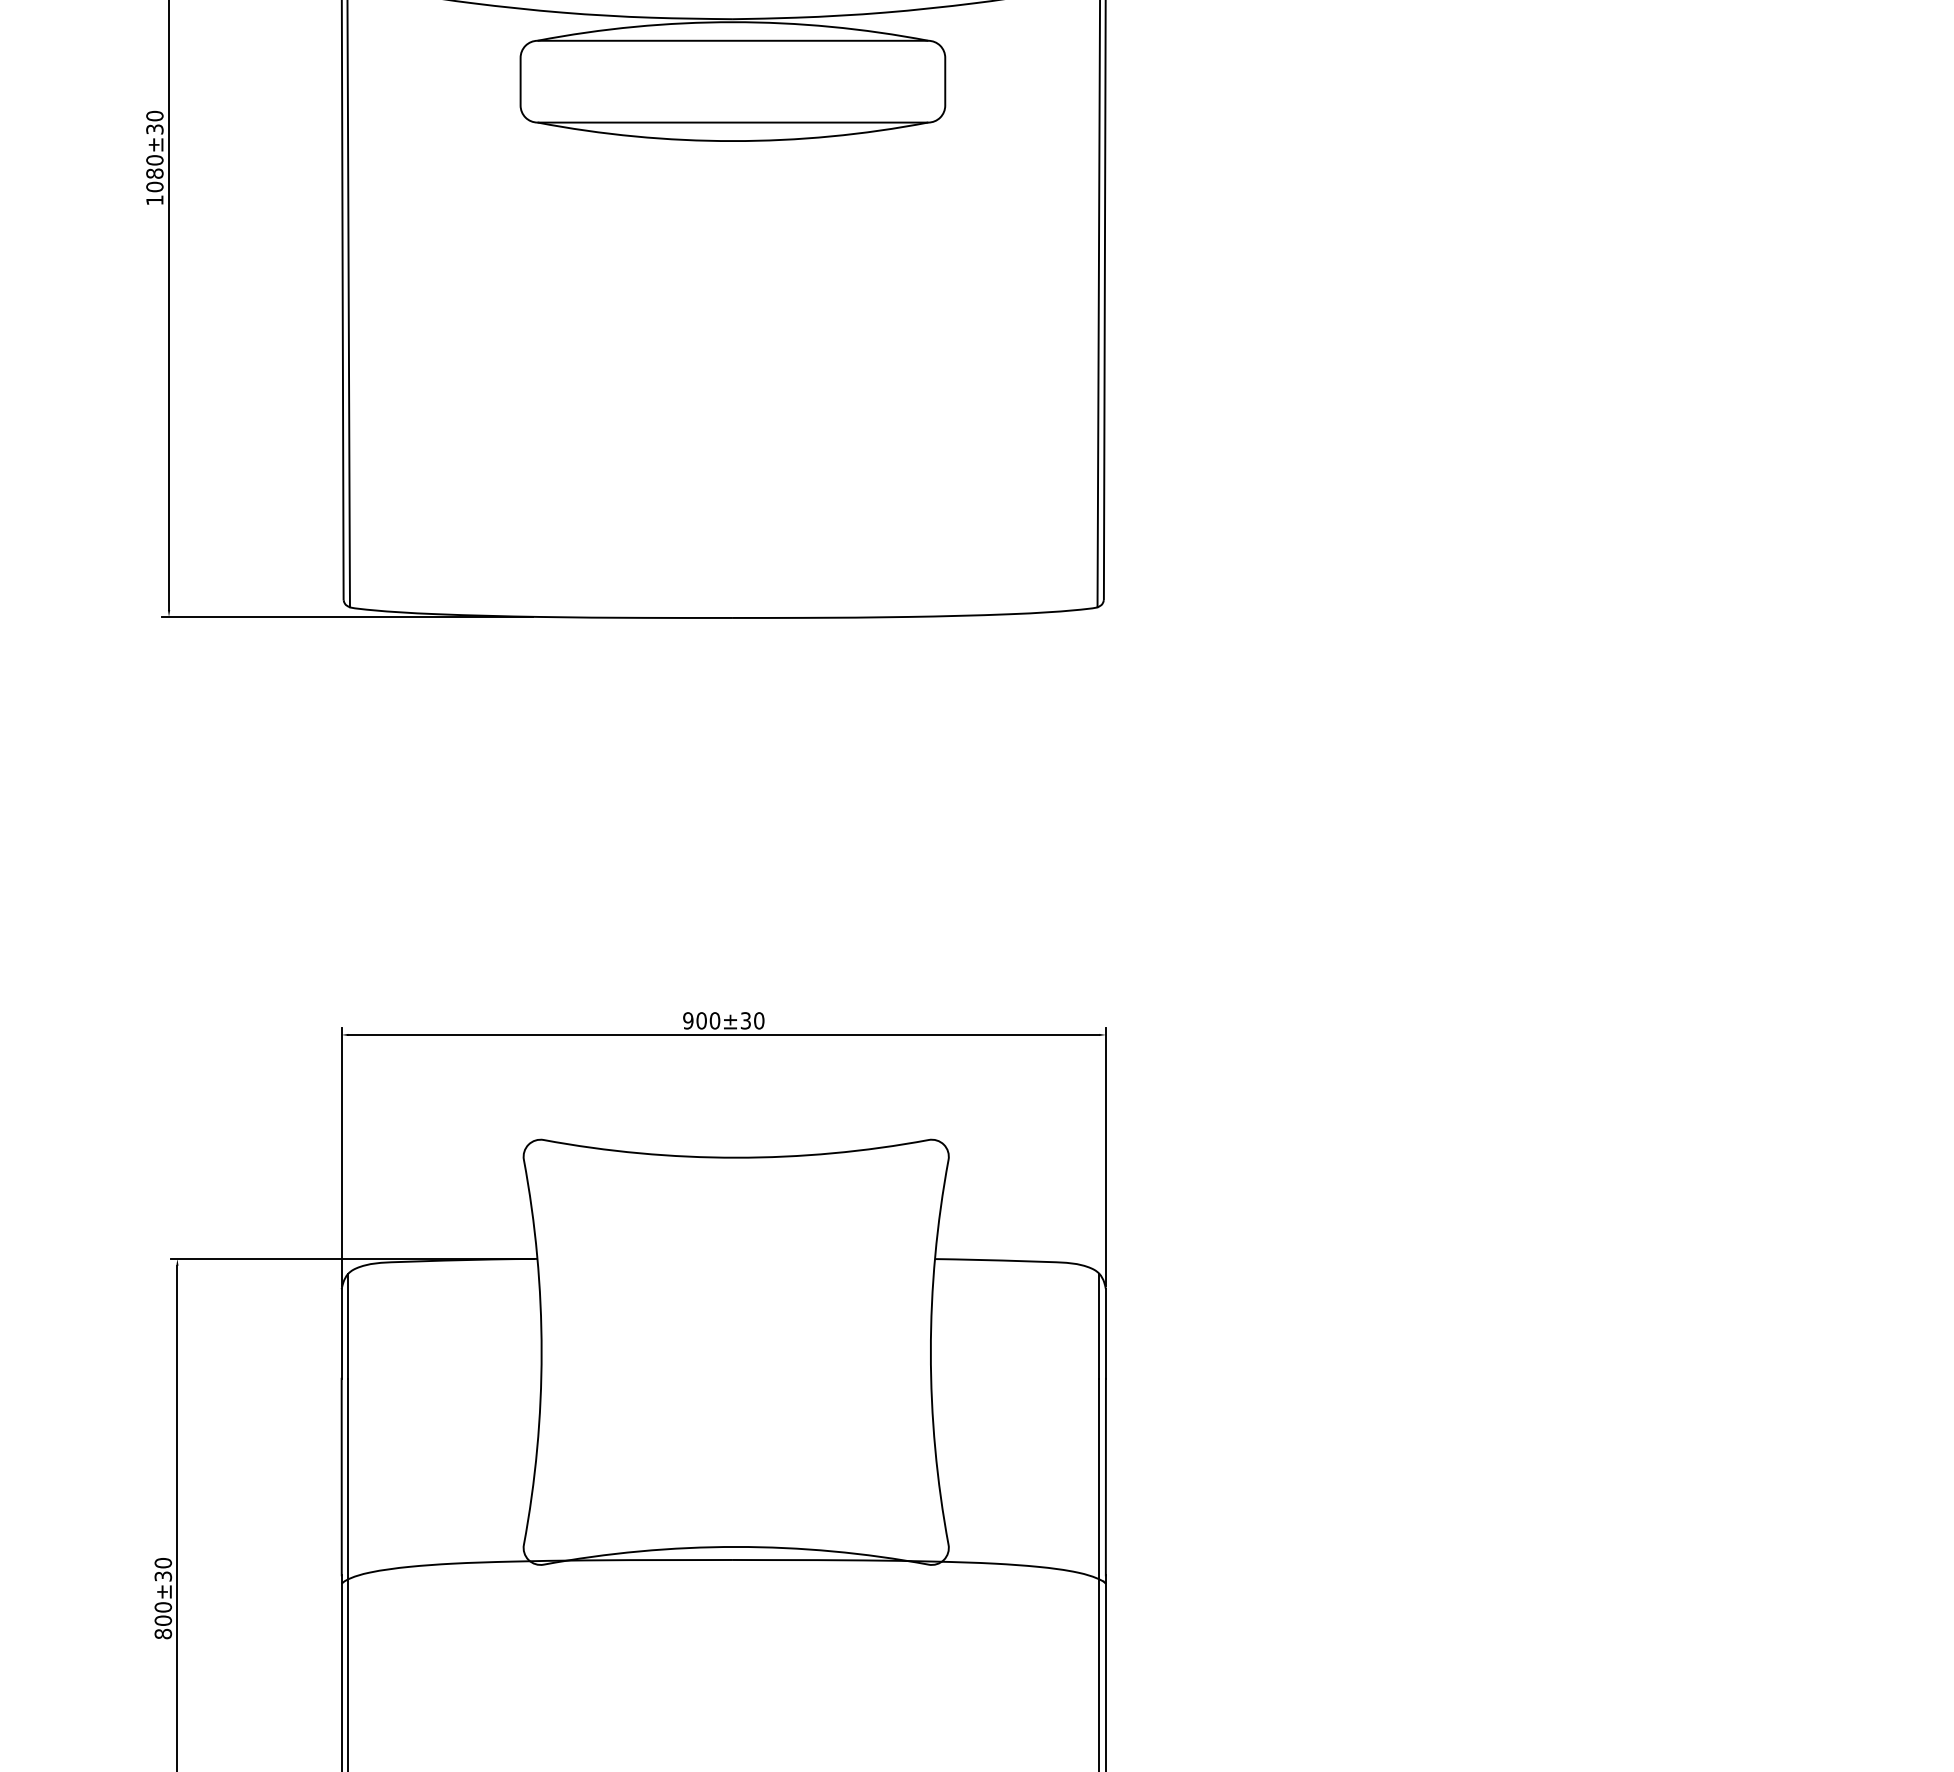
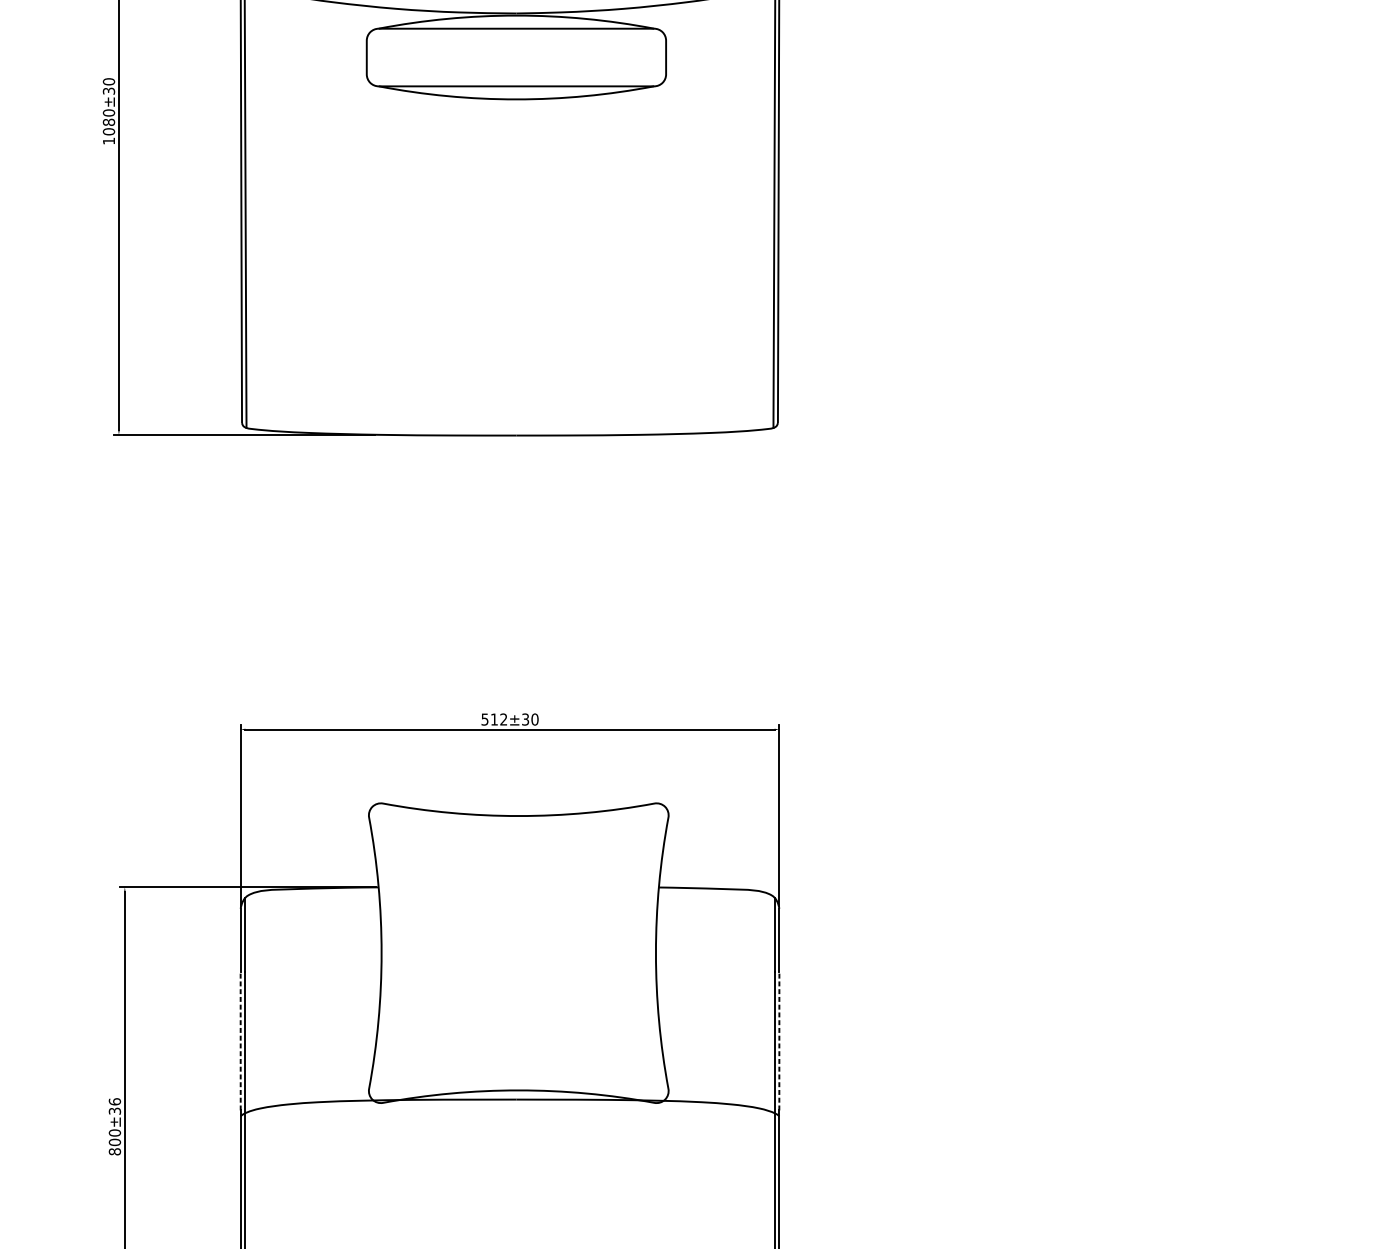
text: (701, 1020) -> (494, 719), 900±30 -> 512±30
line: (341, 1476) -> (240, 1040), solid -> dashed
line: (1105, 1476) -> (779, 1040), solid -> dashed
text: (162, 1562) -> (114, 1101), 800±30 -> 800±36

